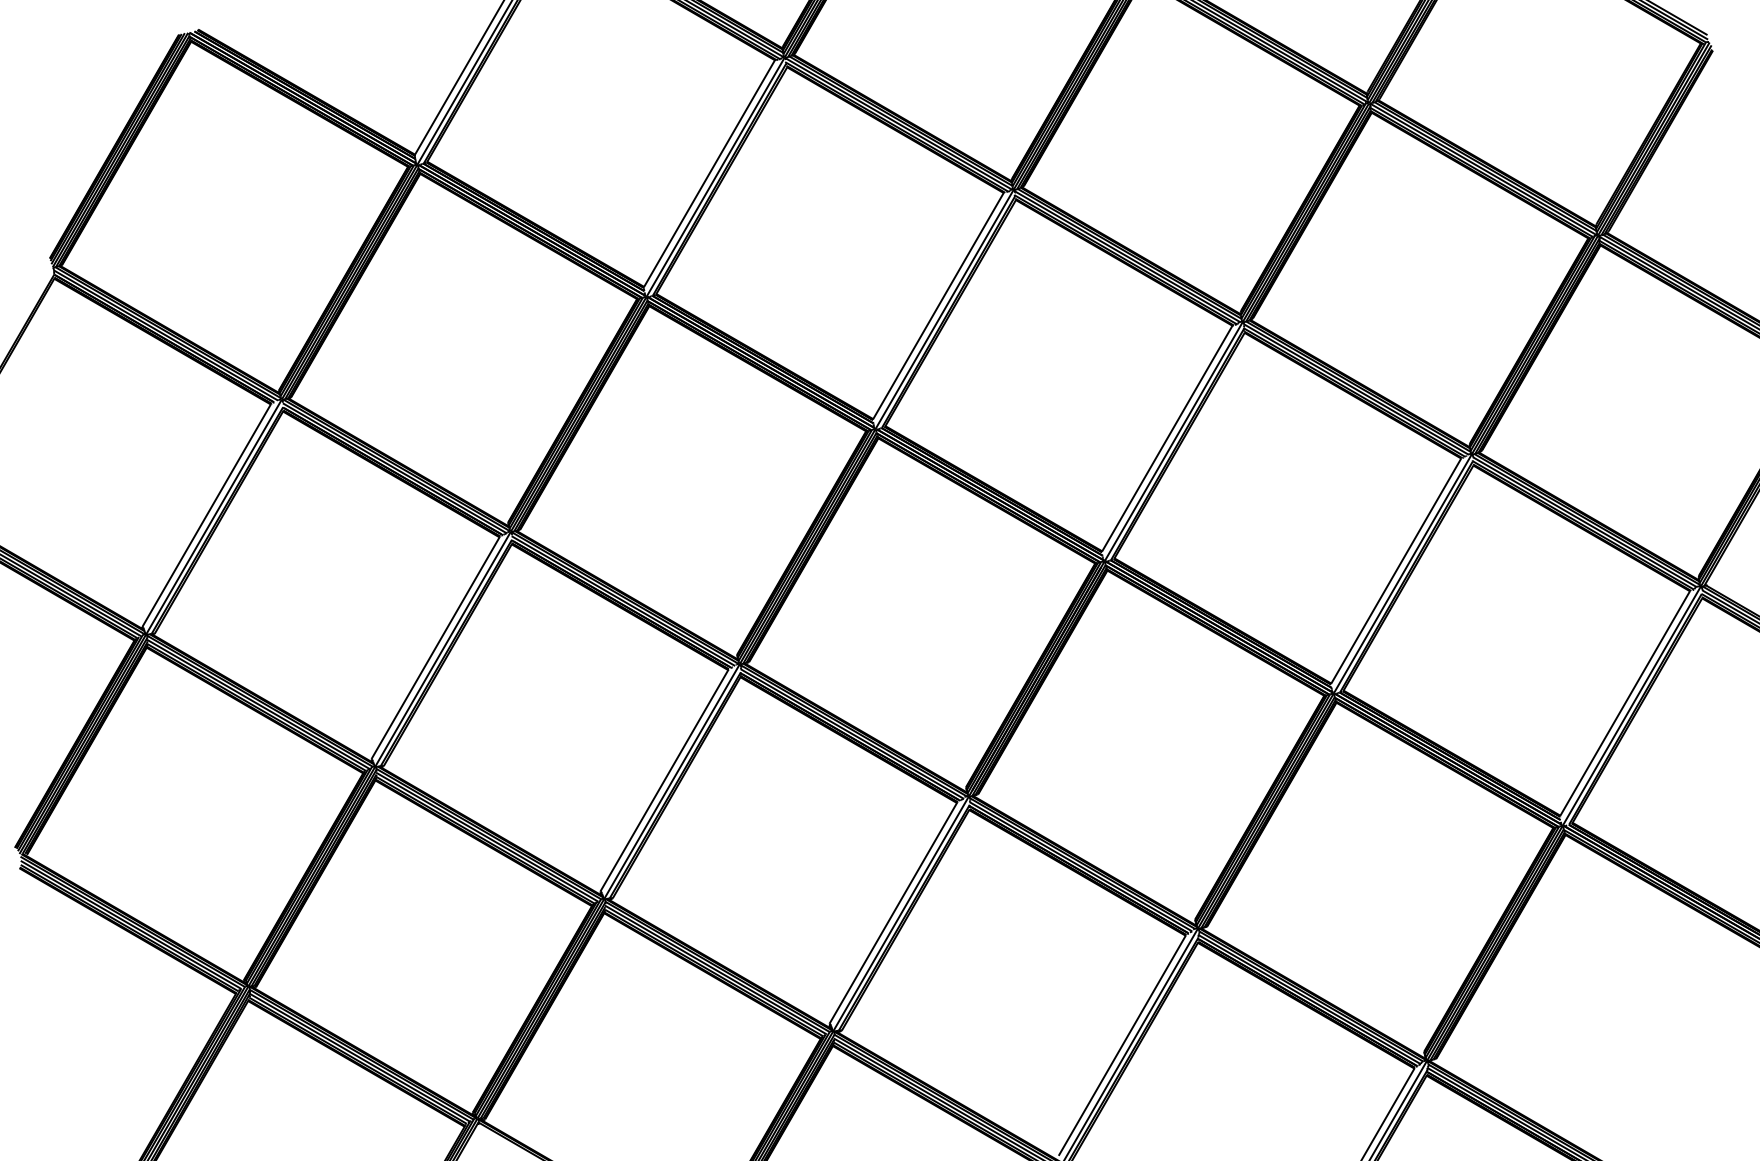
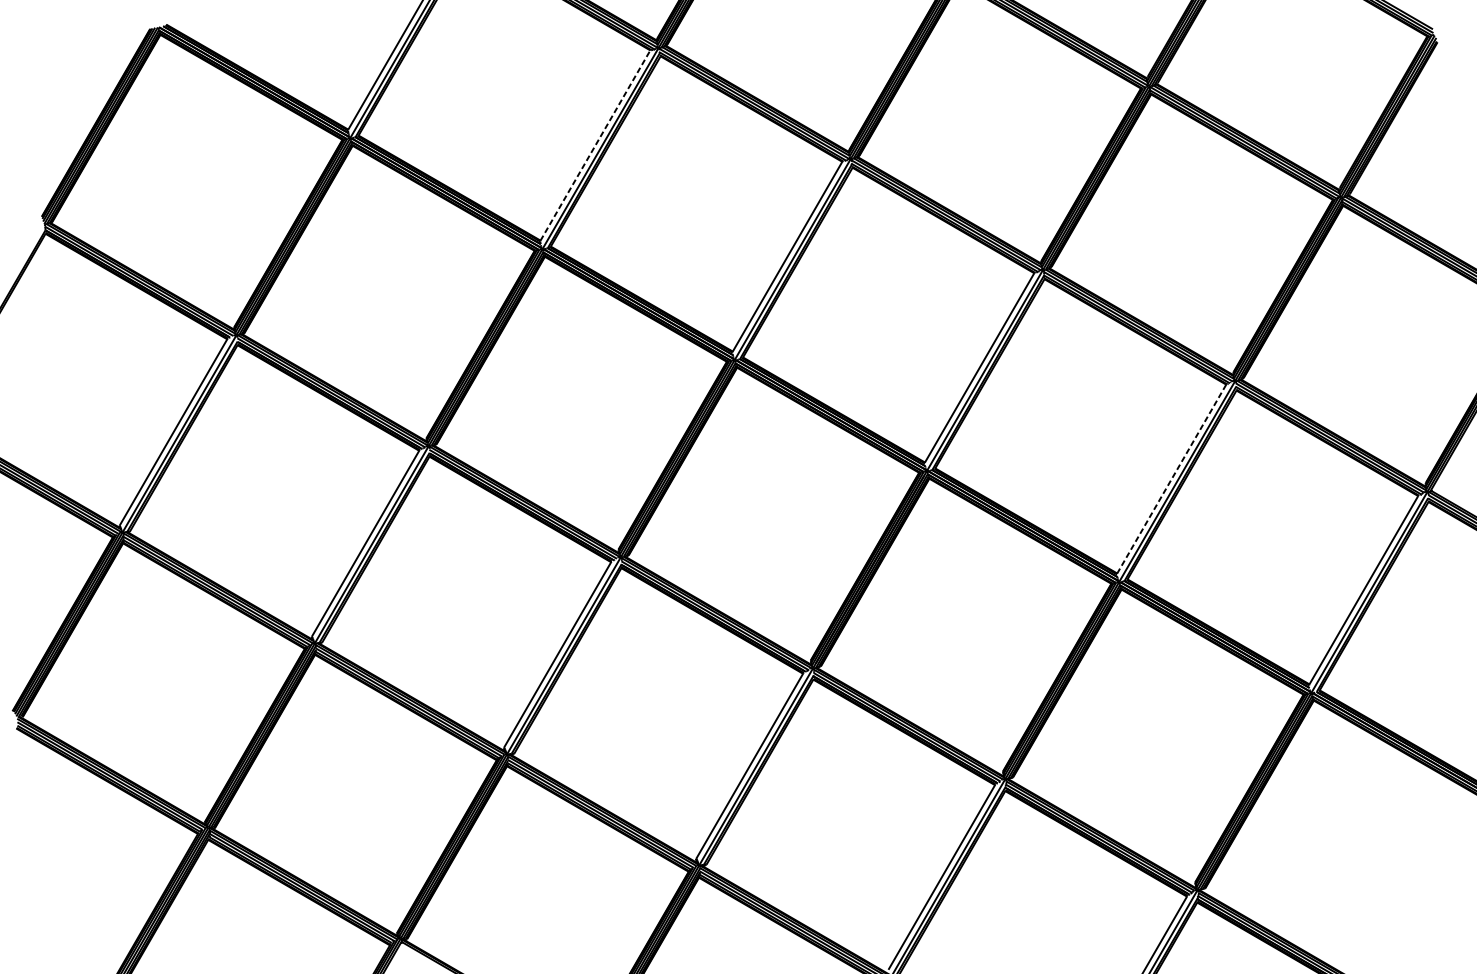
line: (709, 173) -> (595, 145), solid -> dashed
line: (1396, 570) -> (1171, 478), solid -> dashed

